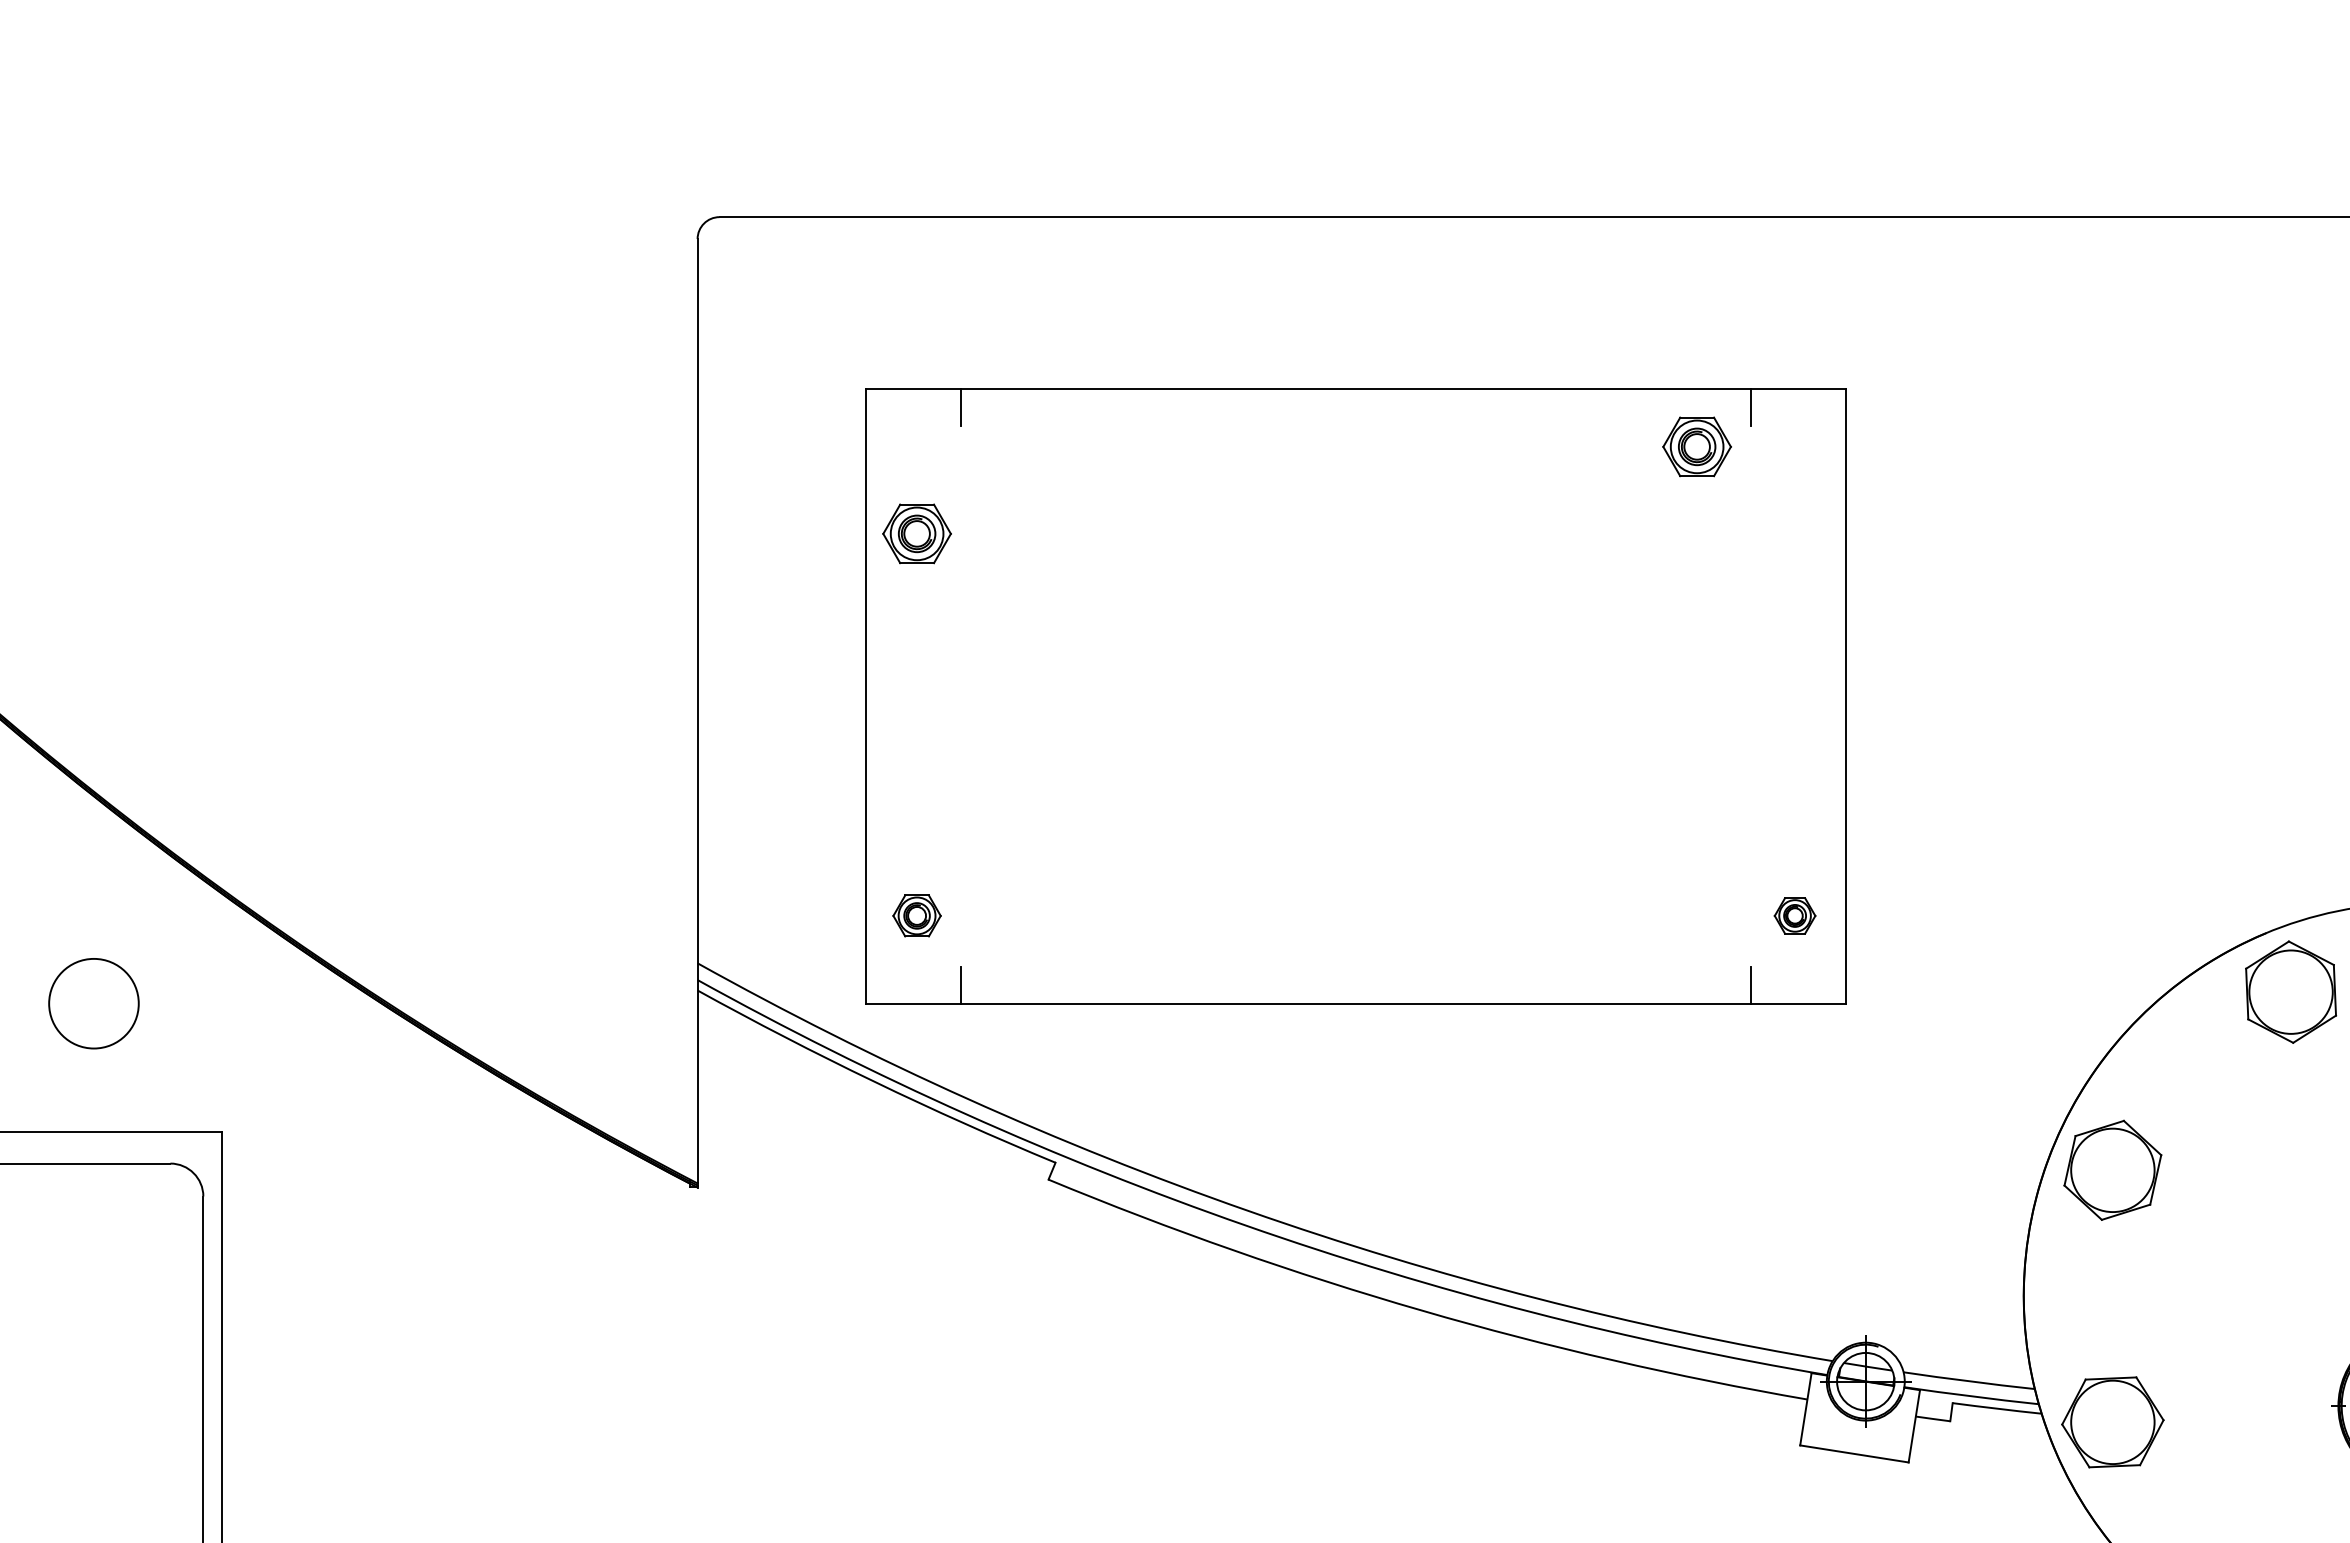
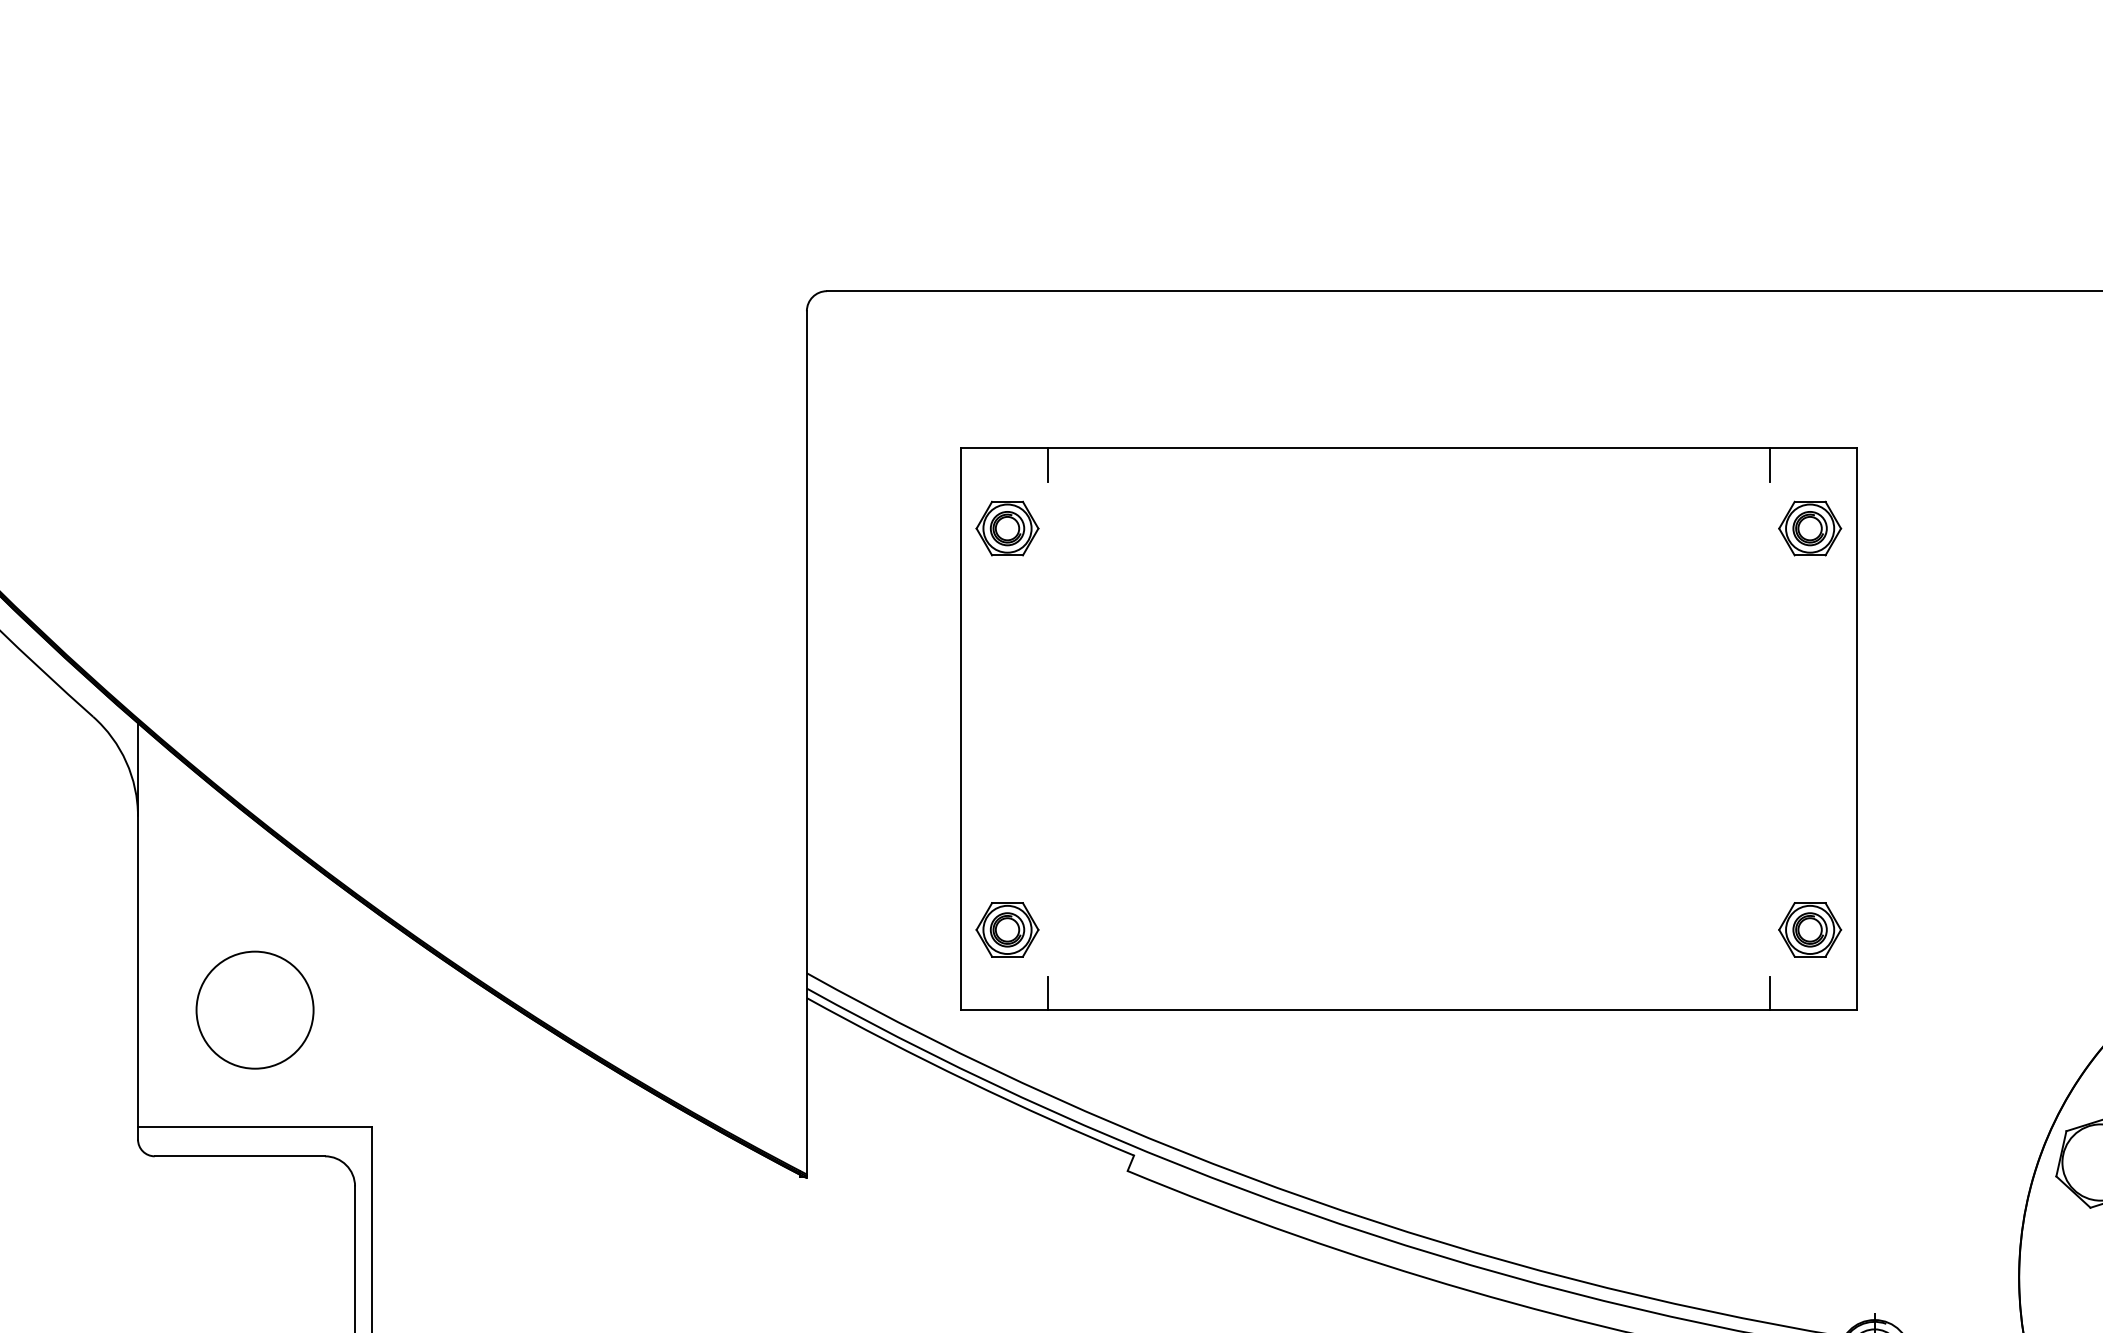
part: (1696, 446) -> (1809, 528), moved
part: (916, 533) -> (1006, 528), moved
part: (916, 915) -> (1006, 929), size x1.43
part: (1794, 915) -> (1809, 929), size x1.67
circle: (93, 1003) -> (254, 1009), size x1.43

